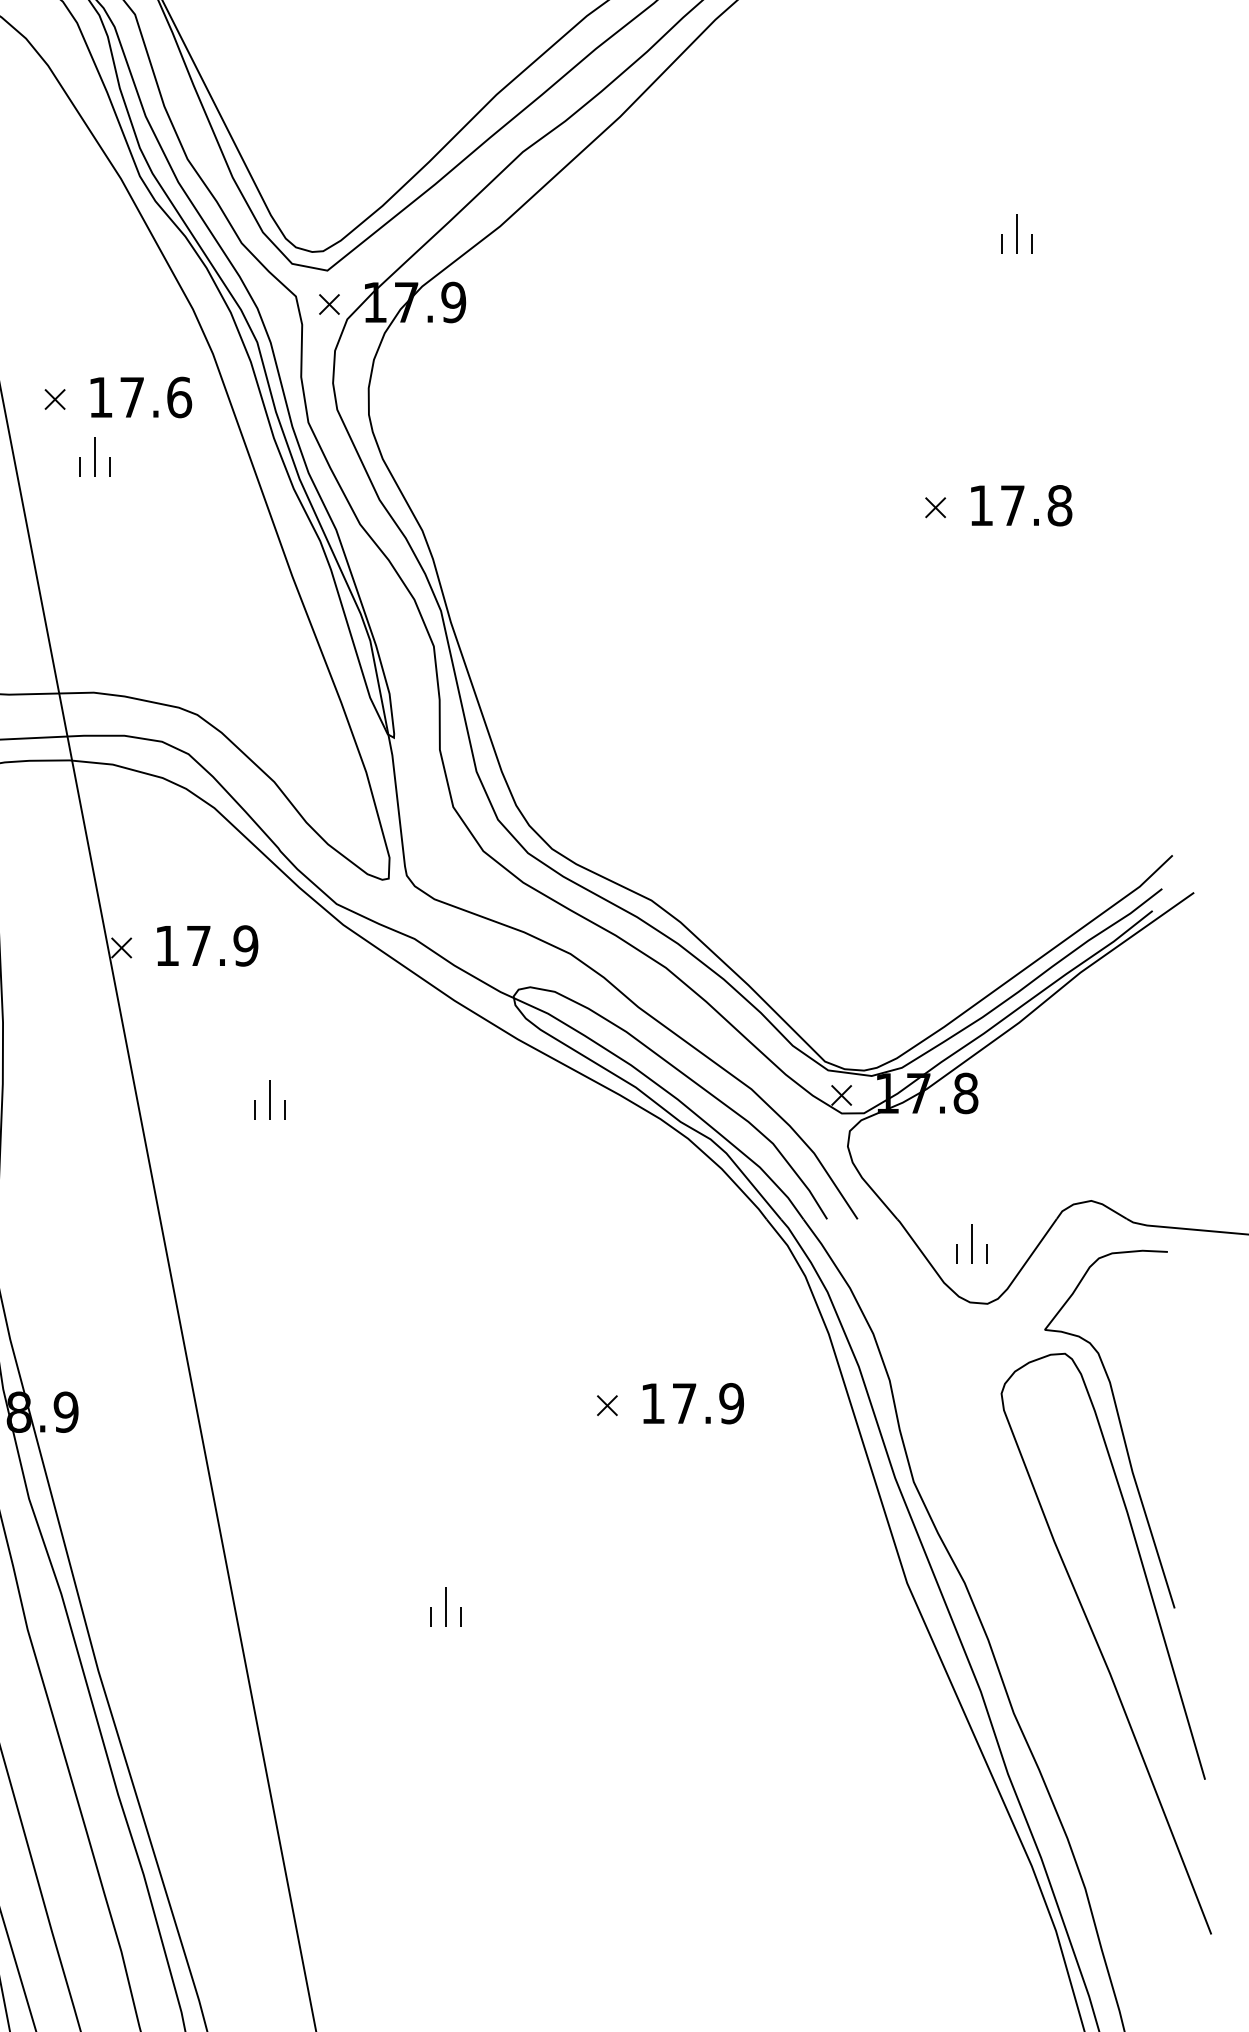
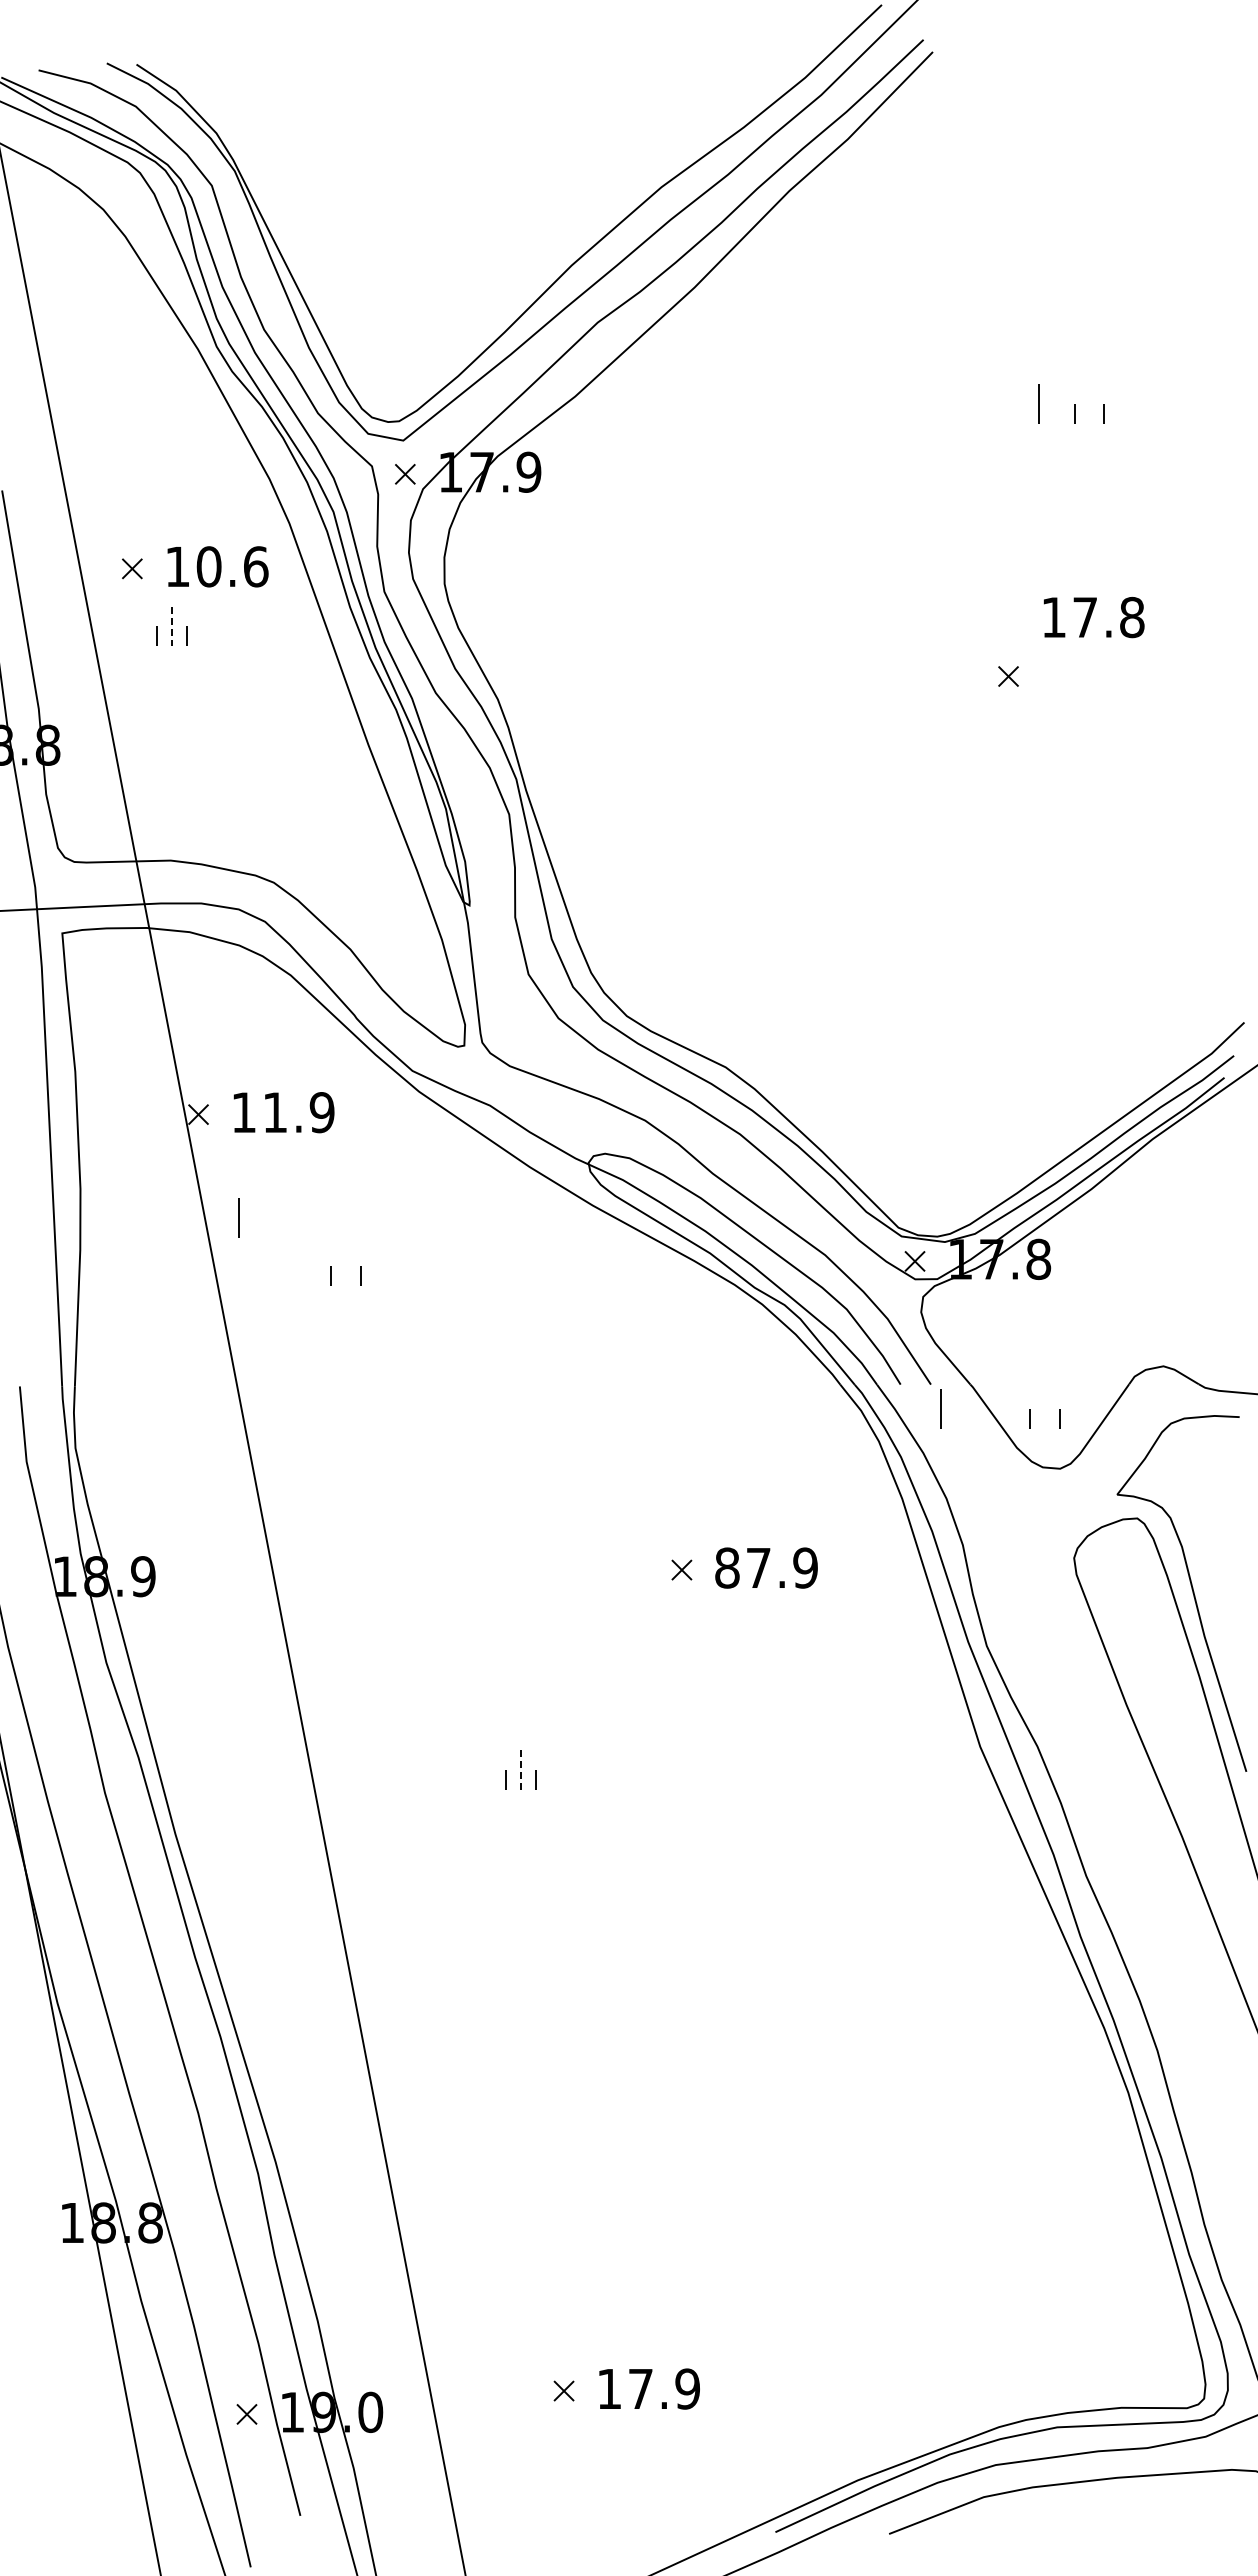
line: (1016, 233) -> (1038, 403), moved
text: (131, 397) -> (208, 566), 17.6 -> 10.6
line: (94, 457) -> (171, 626), solid -> dashed
text: (1021, 505) -> (1093, 617), moved
text: (197, 945) -> (274, 1112), 17.9 -> 11.9
line: (269, 1099) -> (238, 1217), moved
line: (971, 1243) -> (940, 1408), moved
text: (653, 1403) -> (727, 1567), 17.9 -> 87.9
line: (446, 1607) -> (521, 1770), solid -> dashed

